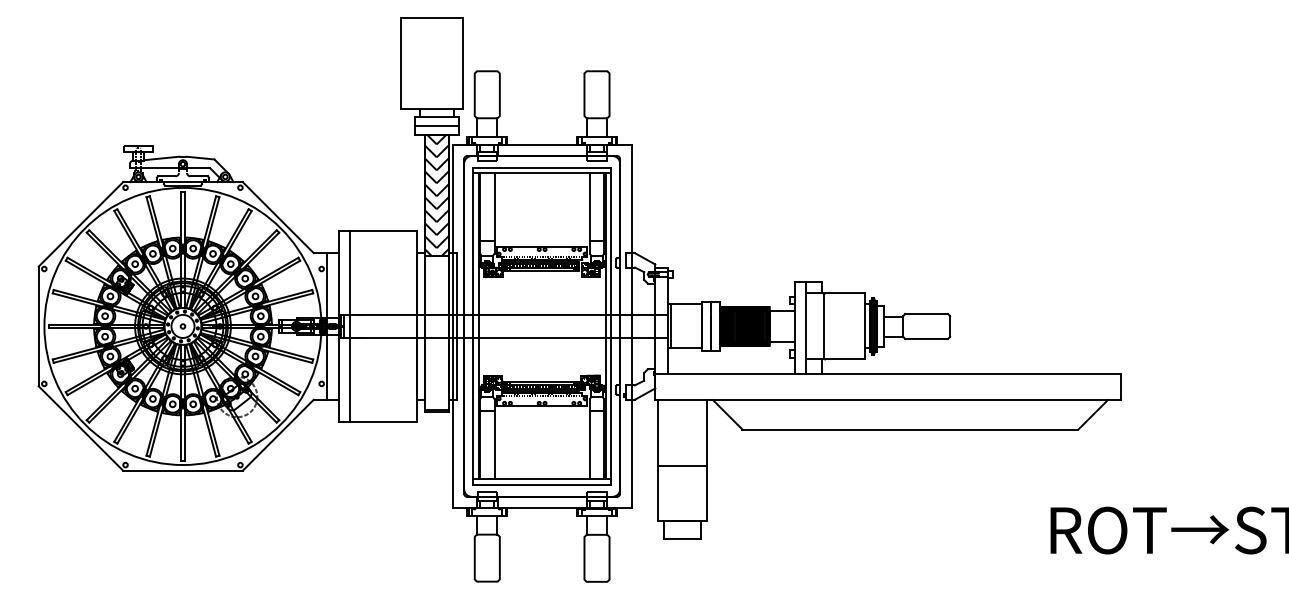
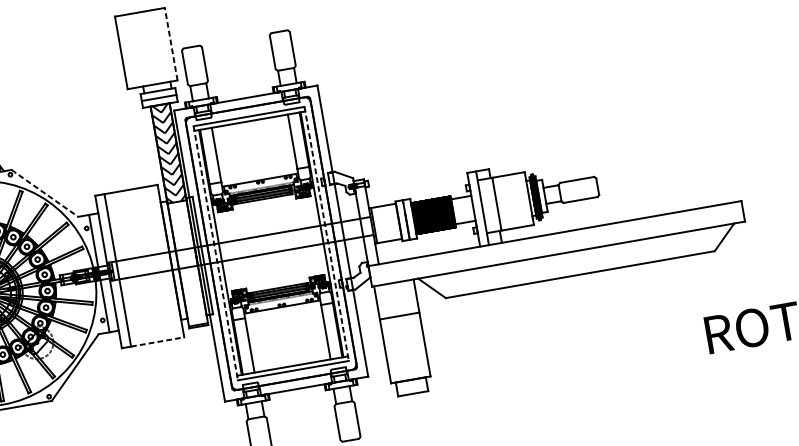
line: (463, 62) -> (171, 43), solid -> dashed
line: (278, 217) -> (45, 193), solid -> dashed
line: (472, 326) -> (215, 253), solid -> dashed
line: (611, 326) -> (326, 233), solid -> dashed
line: (384, 421) -> (158, 341), solid -> dashed
line: (682, 466) -> (399, 316), moved

